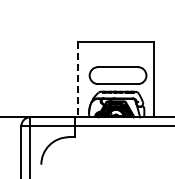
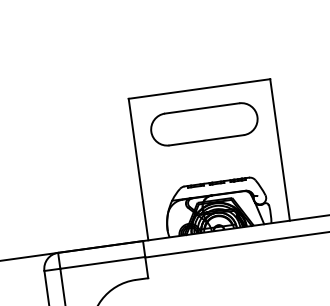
part: (117, 75) -> (203, 124), moved
line: (78, 79) -> (139, 169), dashed -> solid

